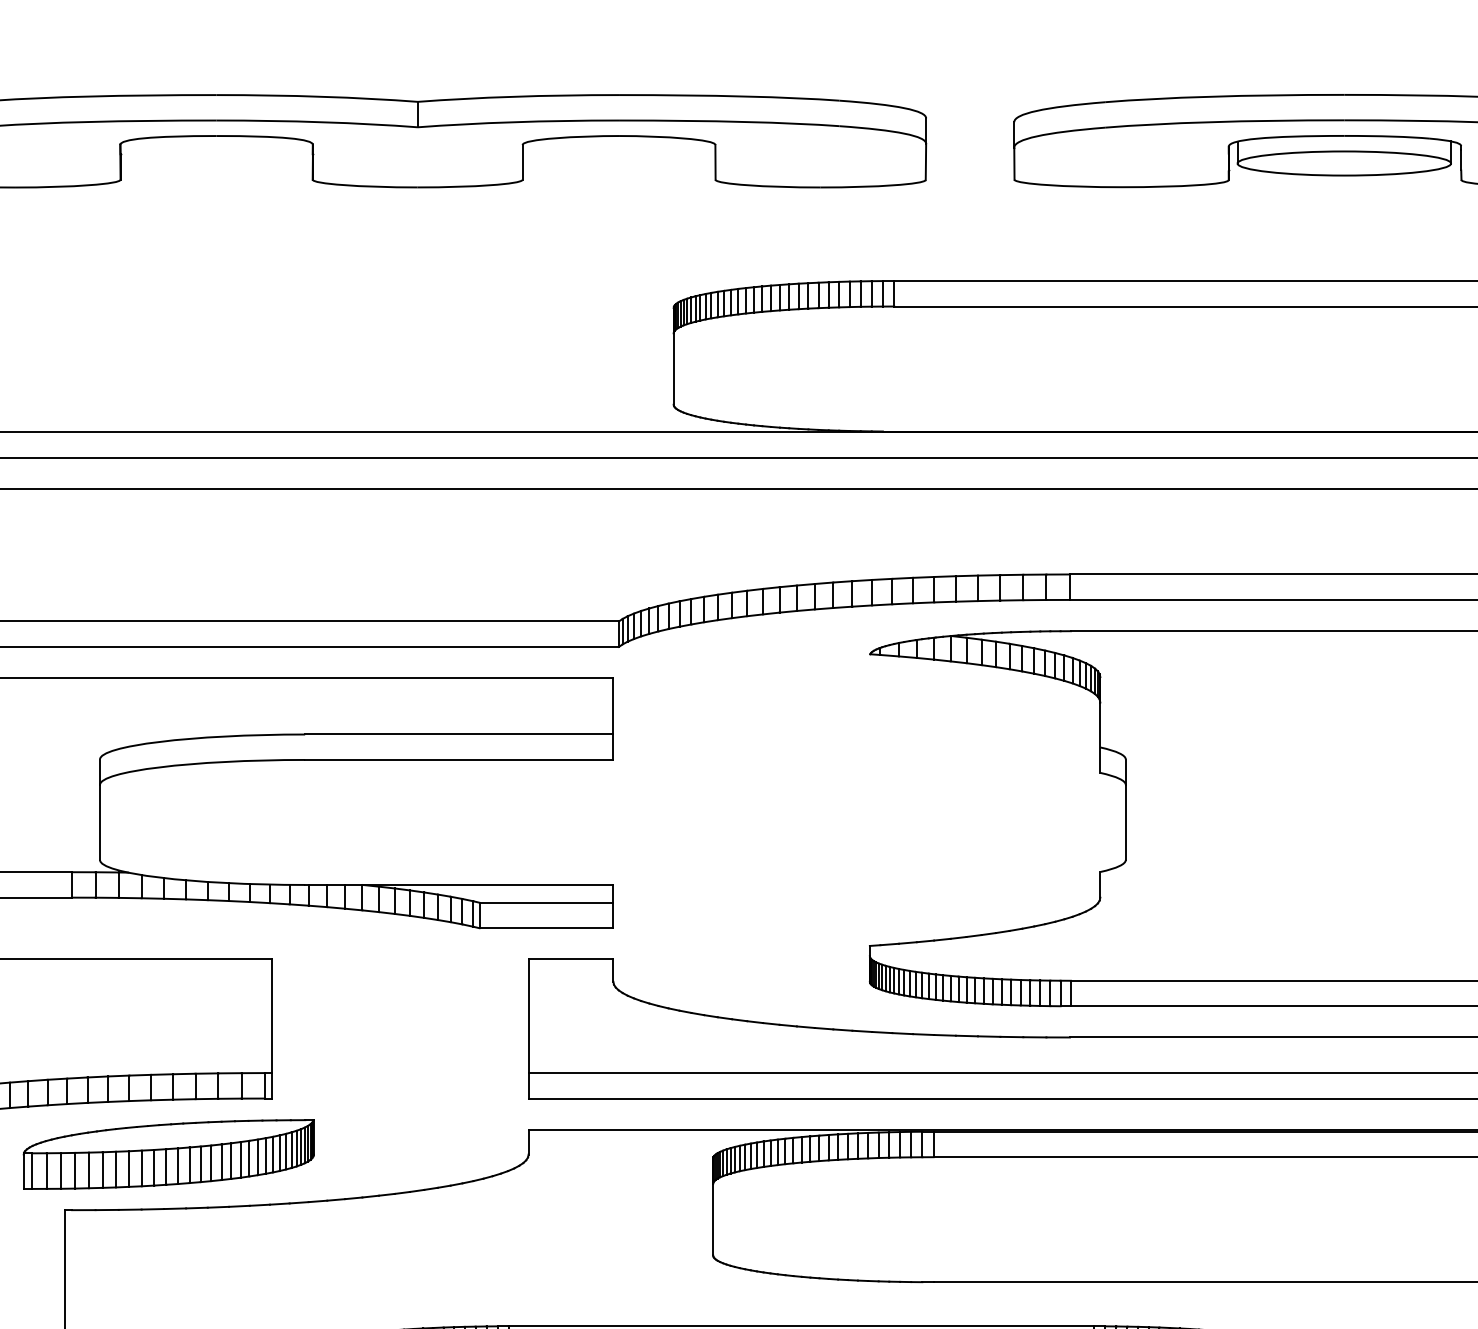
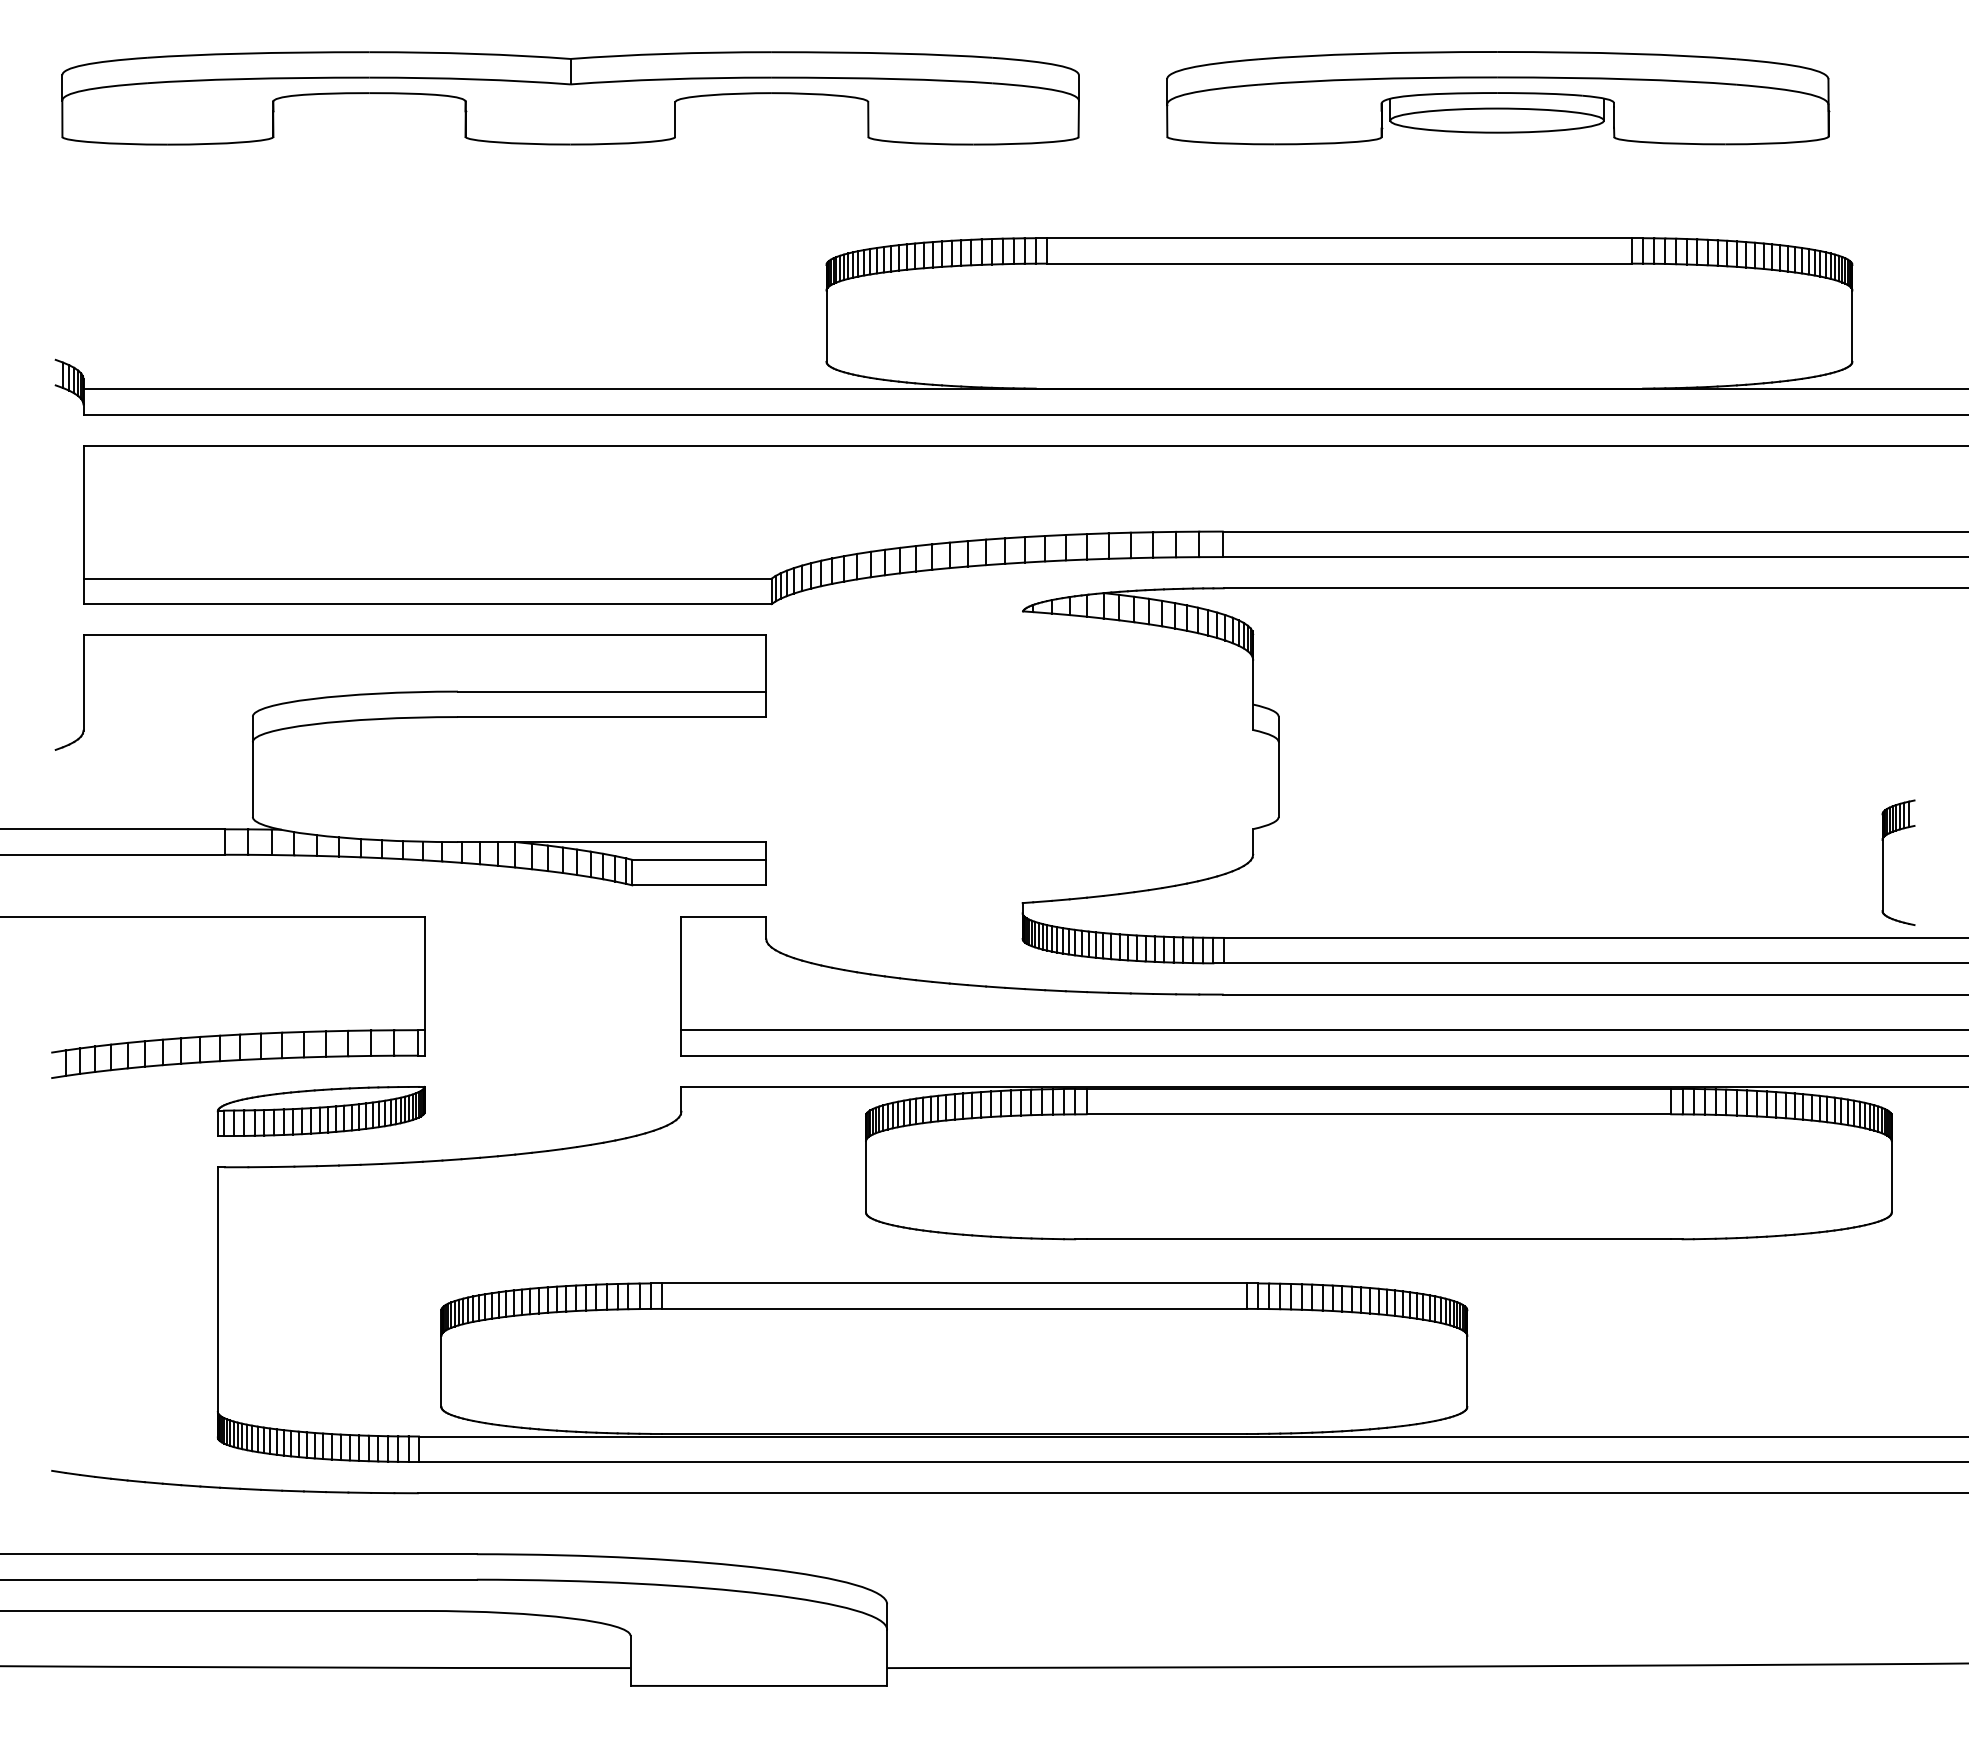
part: (167, 1153) -> (320, 1110), size x0.71

